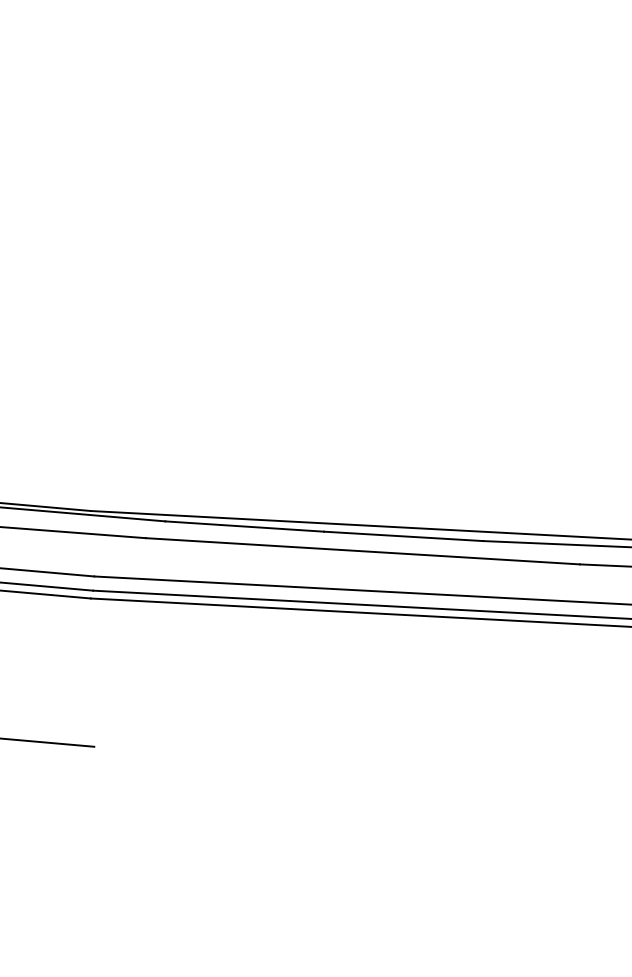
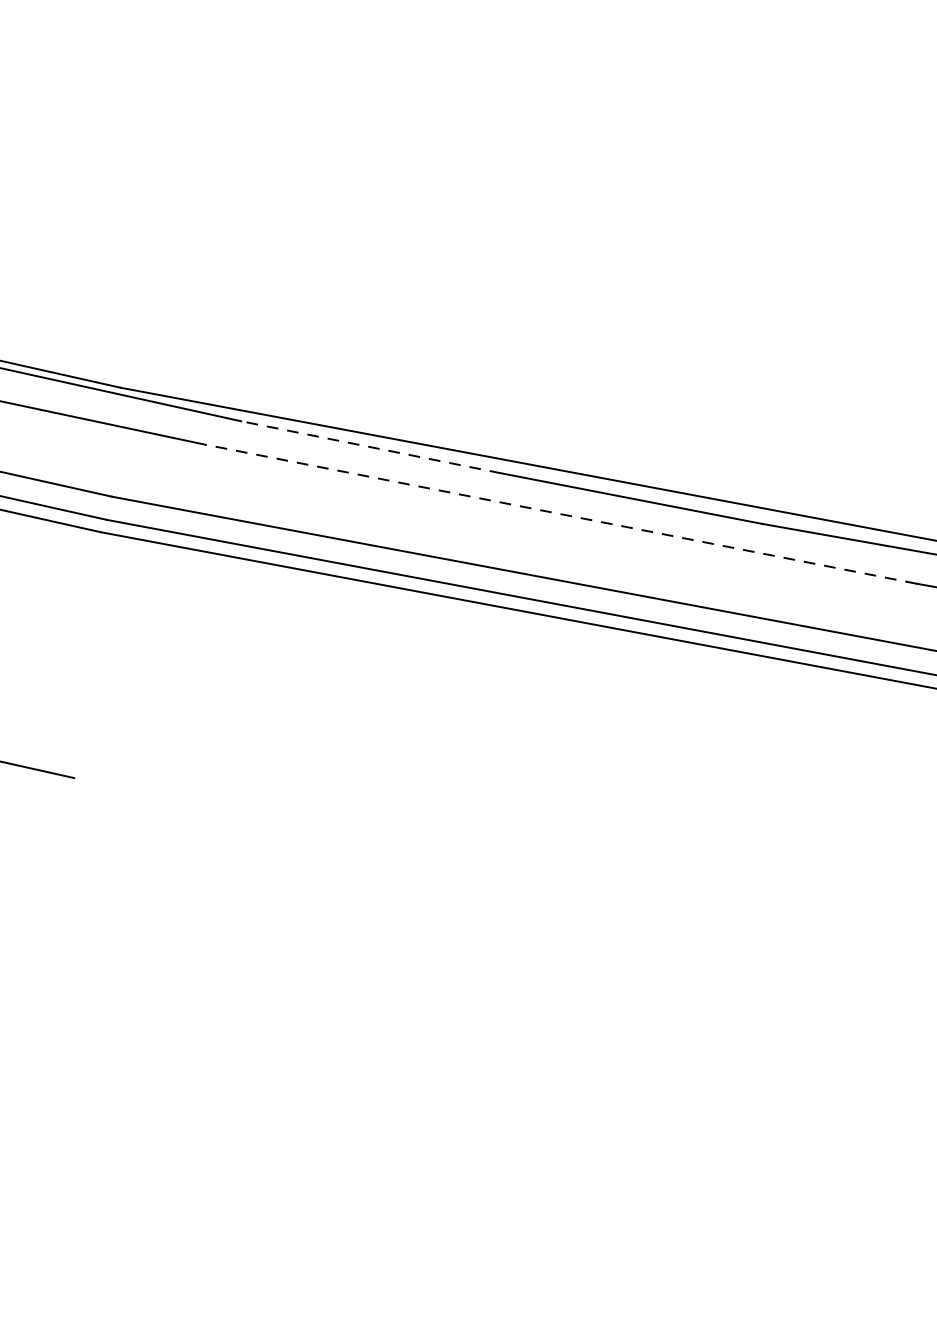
line: (244, 526) -> (370, 447), solid -> dashed
line: (362, 551) -> (560, 514), solid -> dashed

